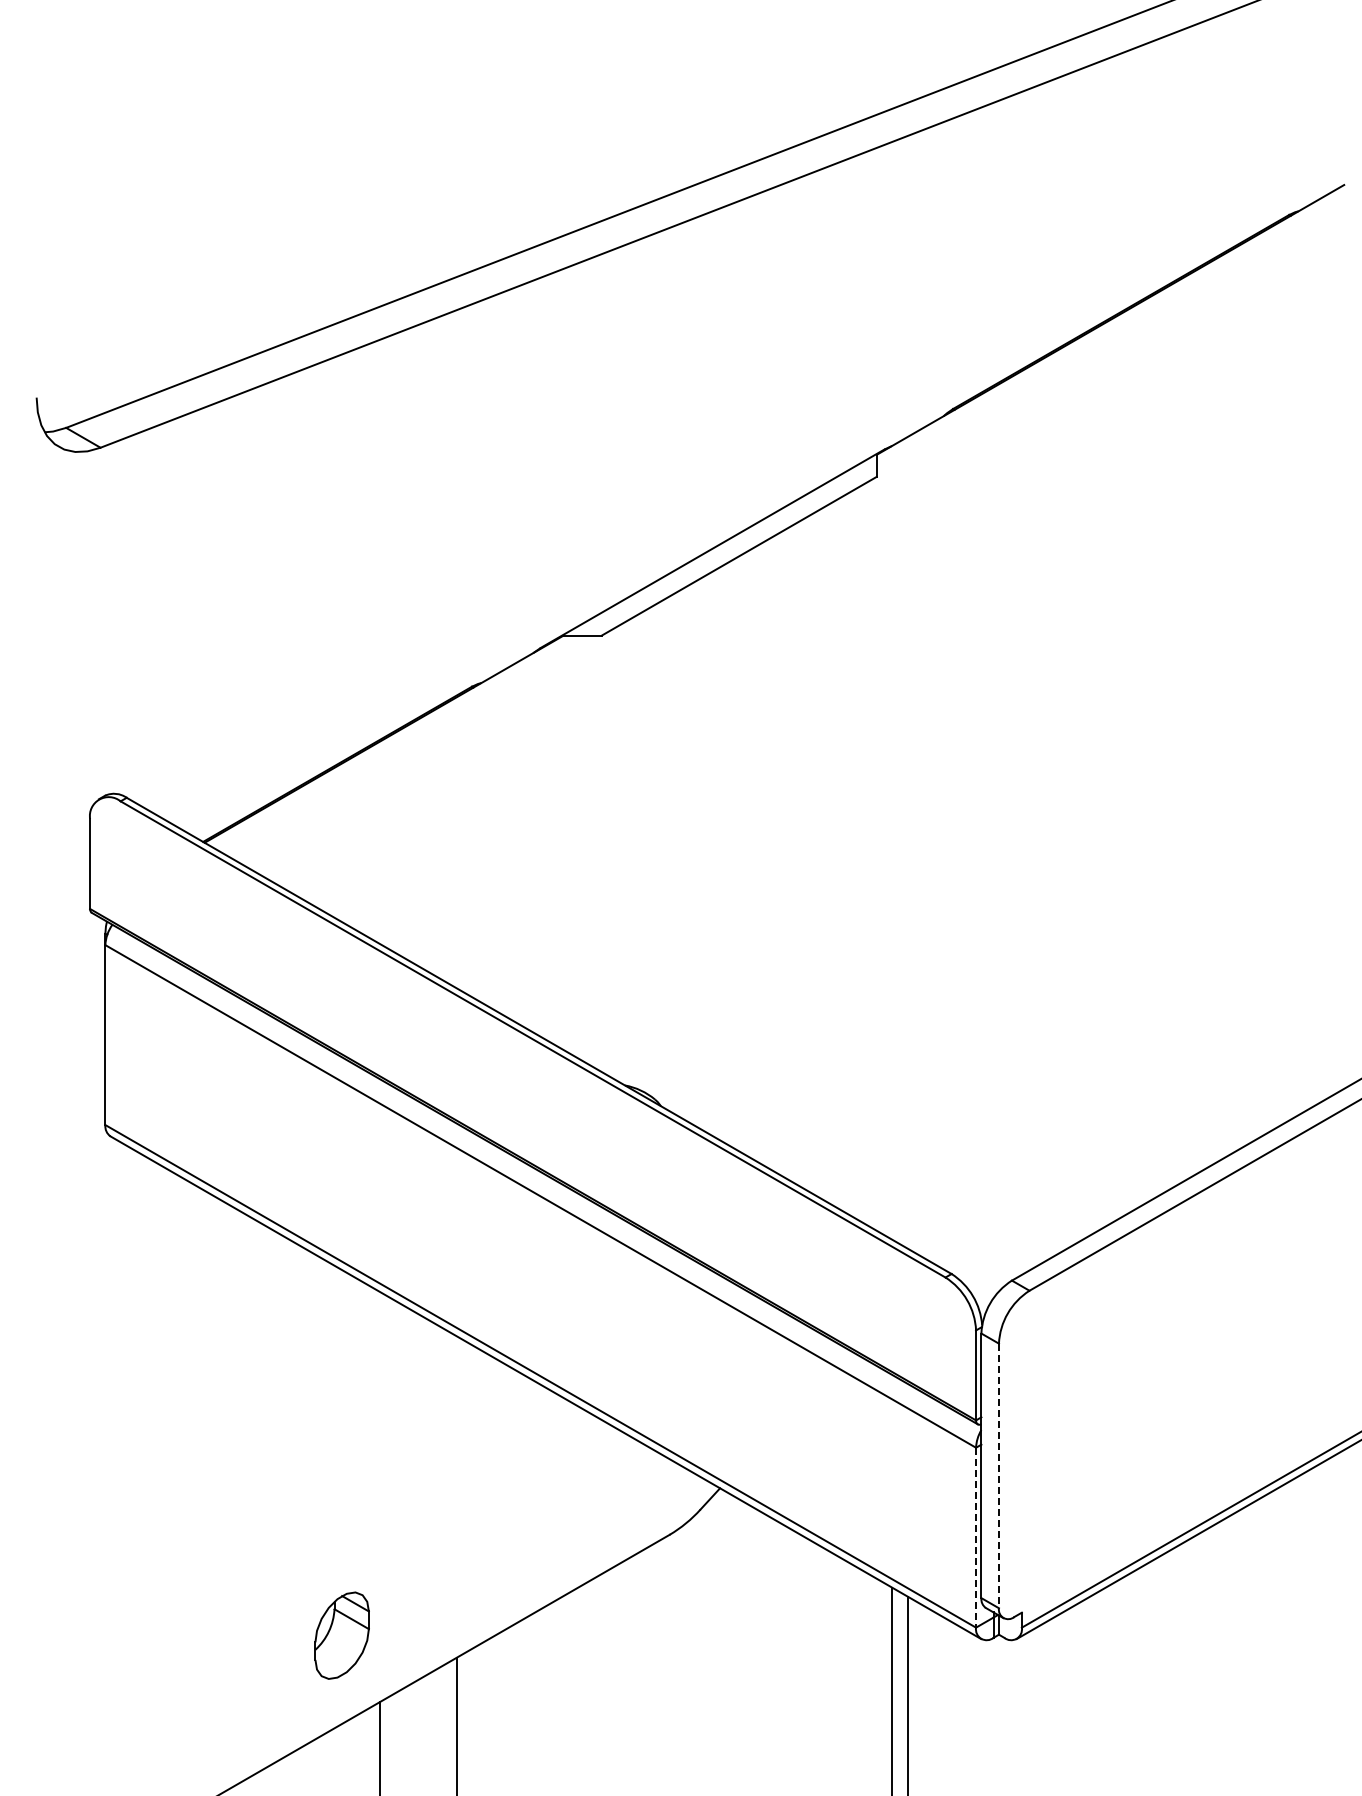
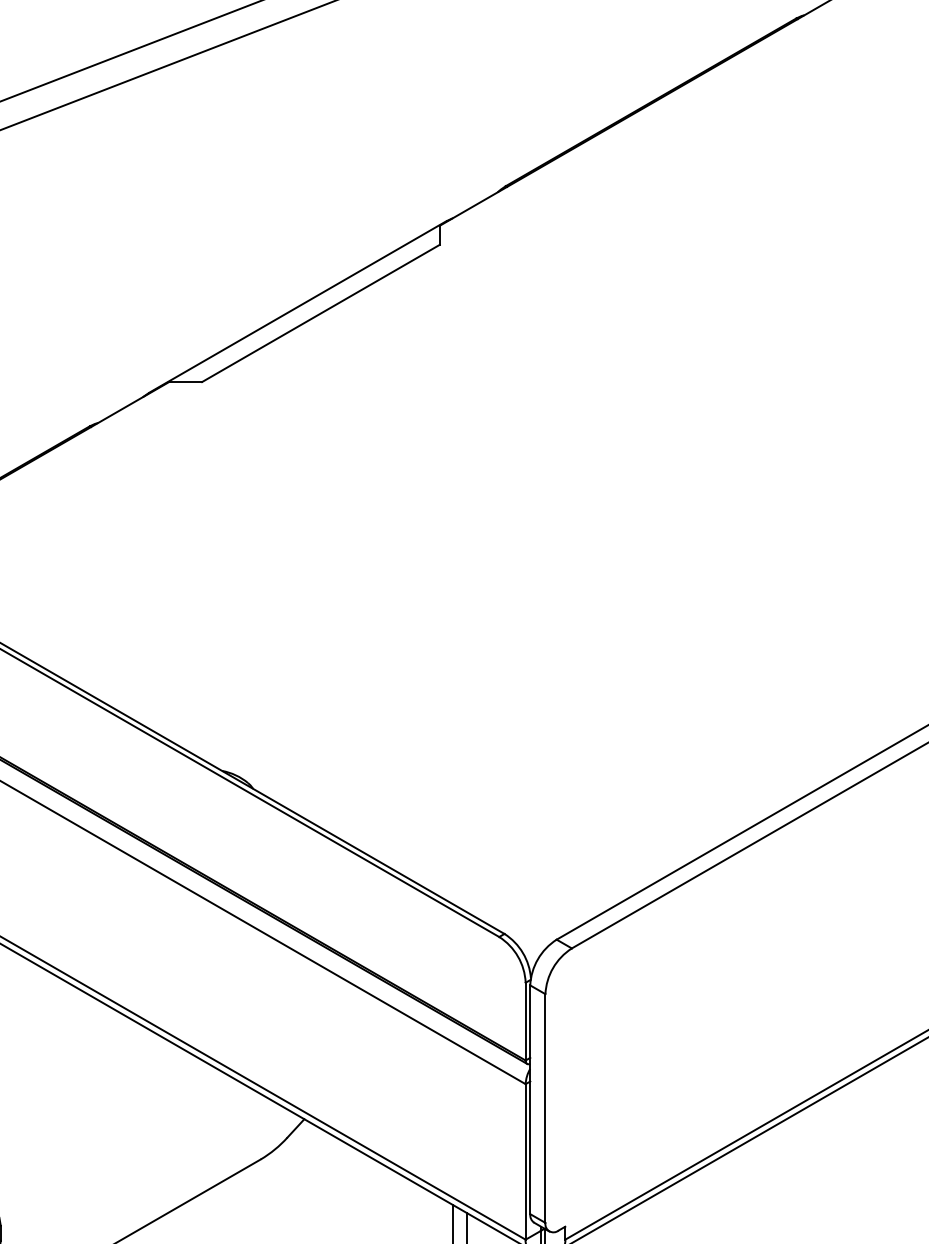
line: (998, 1476) -> (545, 1109), dashed -> solid
line: (976, 1537) -> (526, 1161), dashed -> solid

